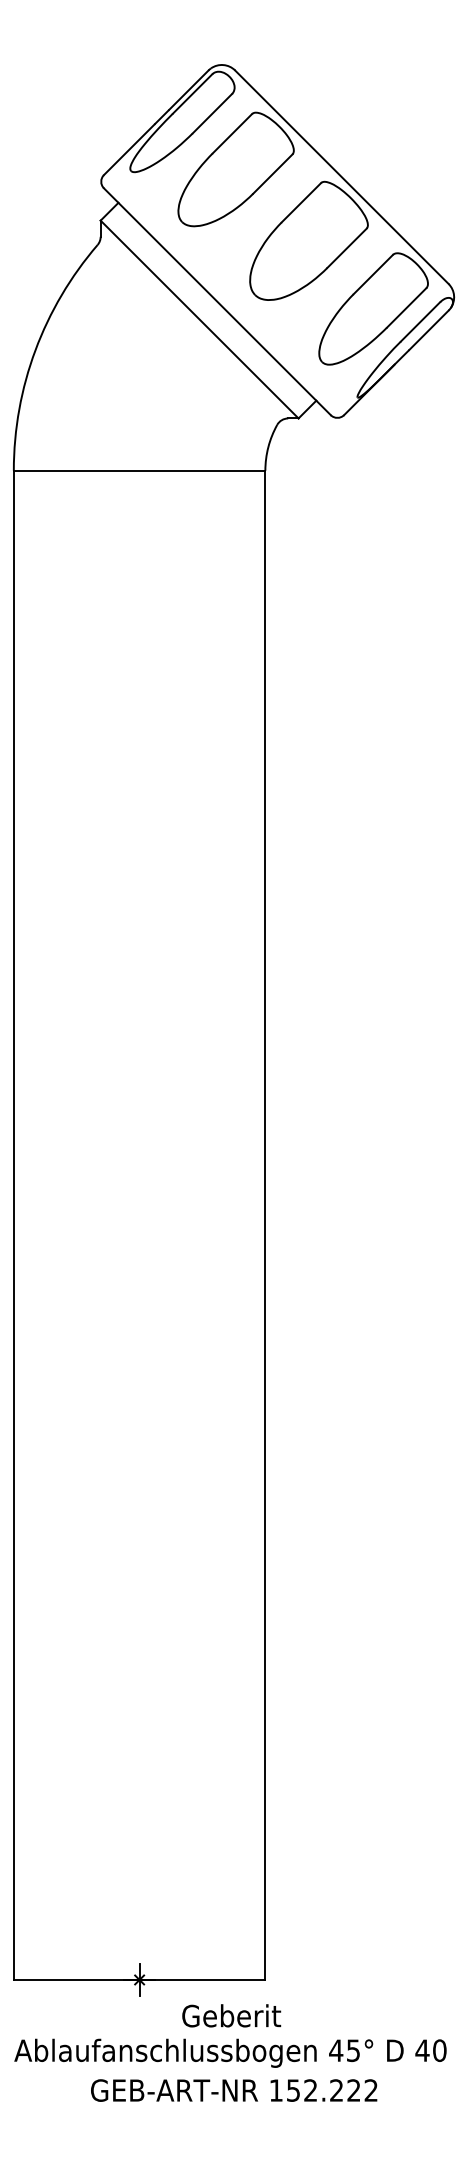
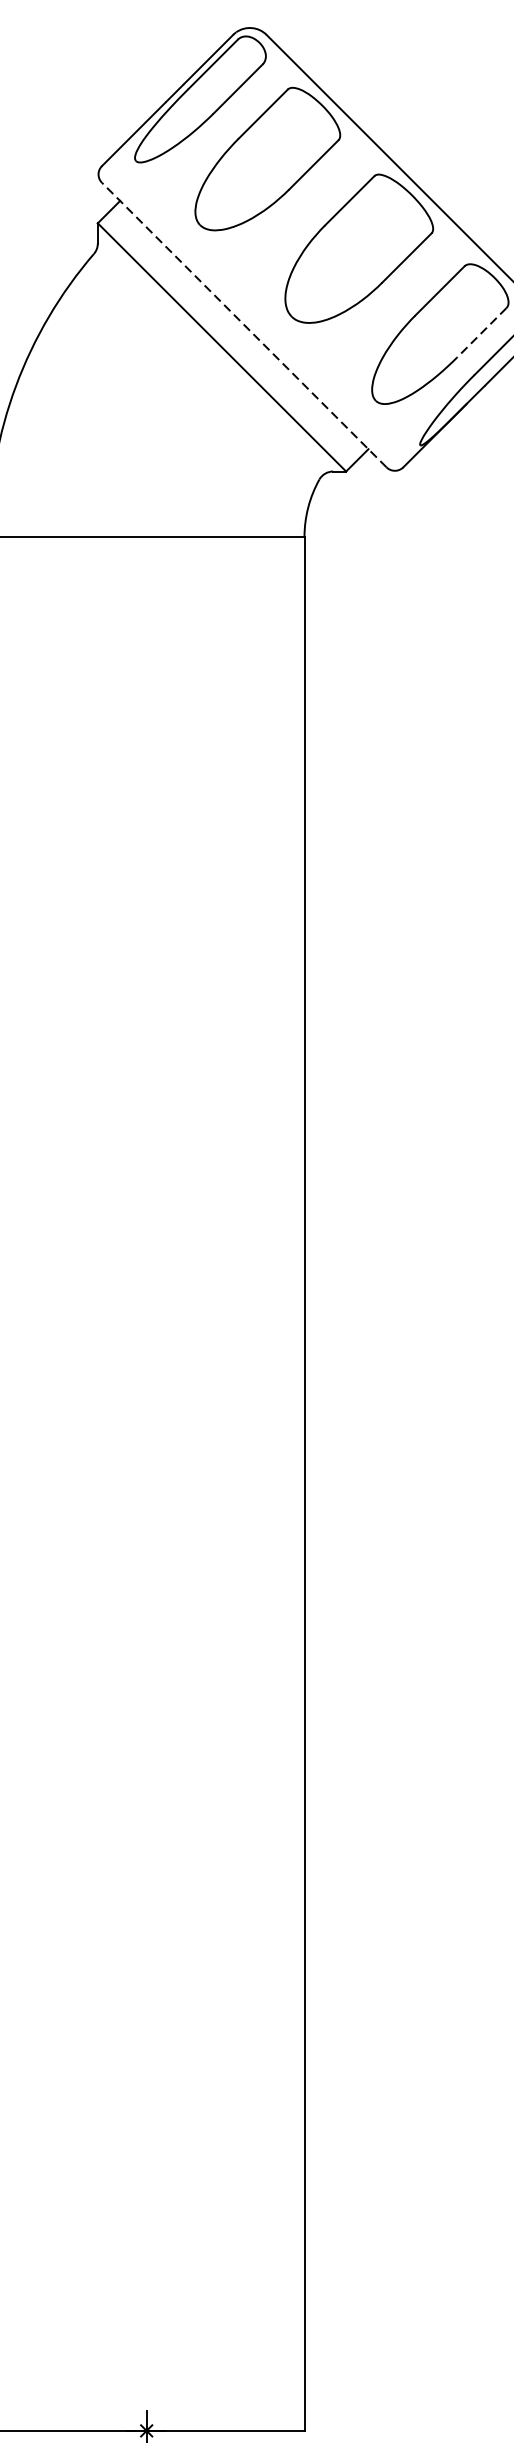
line: (217, 301) -> (244, 324), solid -> dashed
line: (406, 307) -> (481, 332), solid -> dashed

